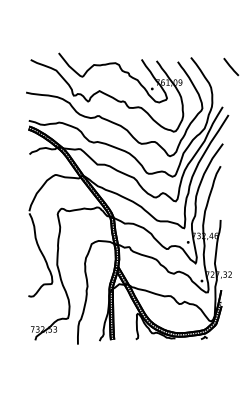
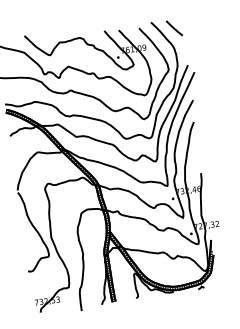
line: (231, 66) -> (174, 27), moved

